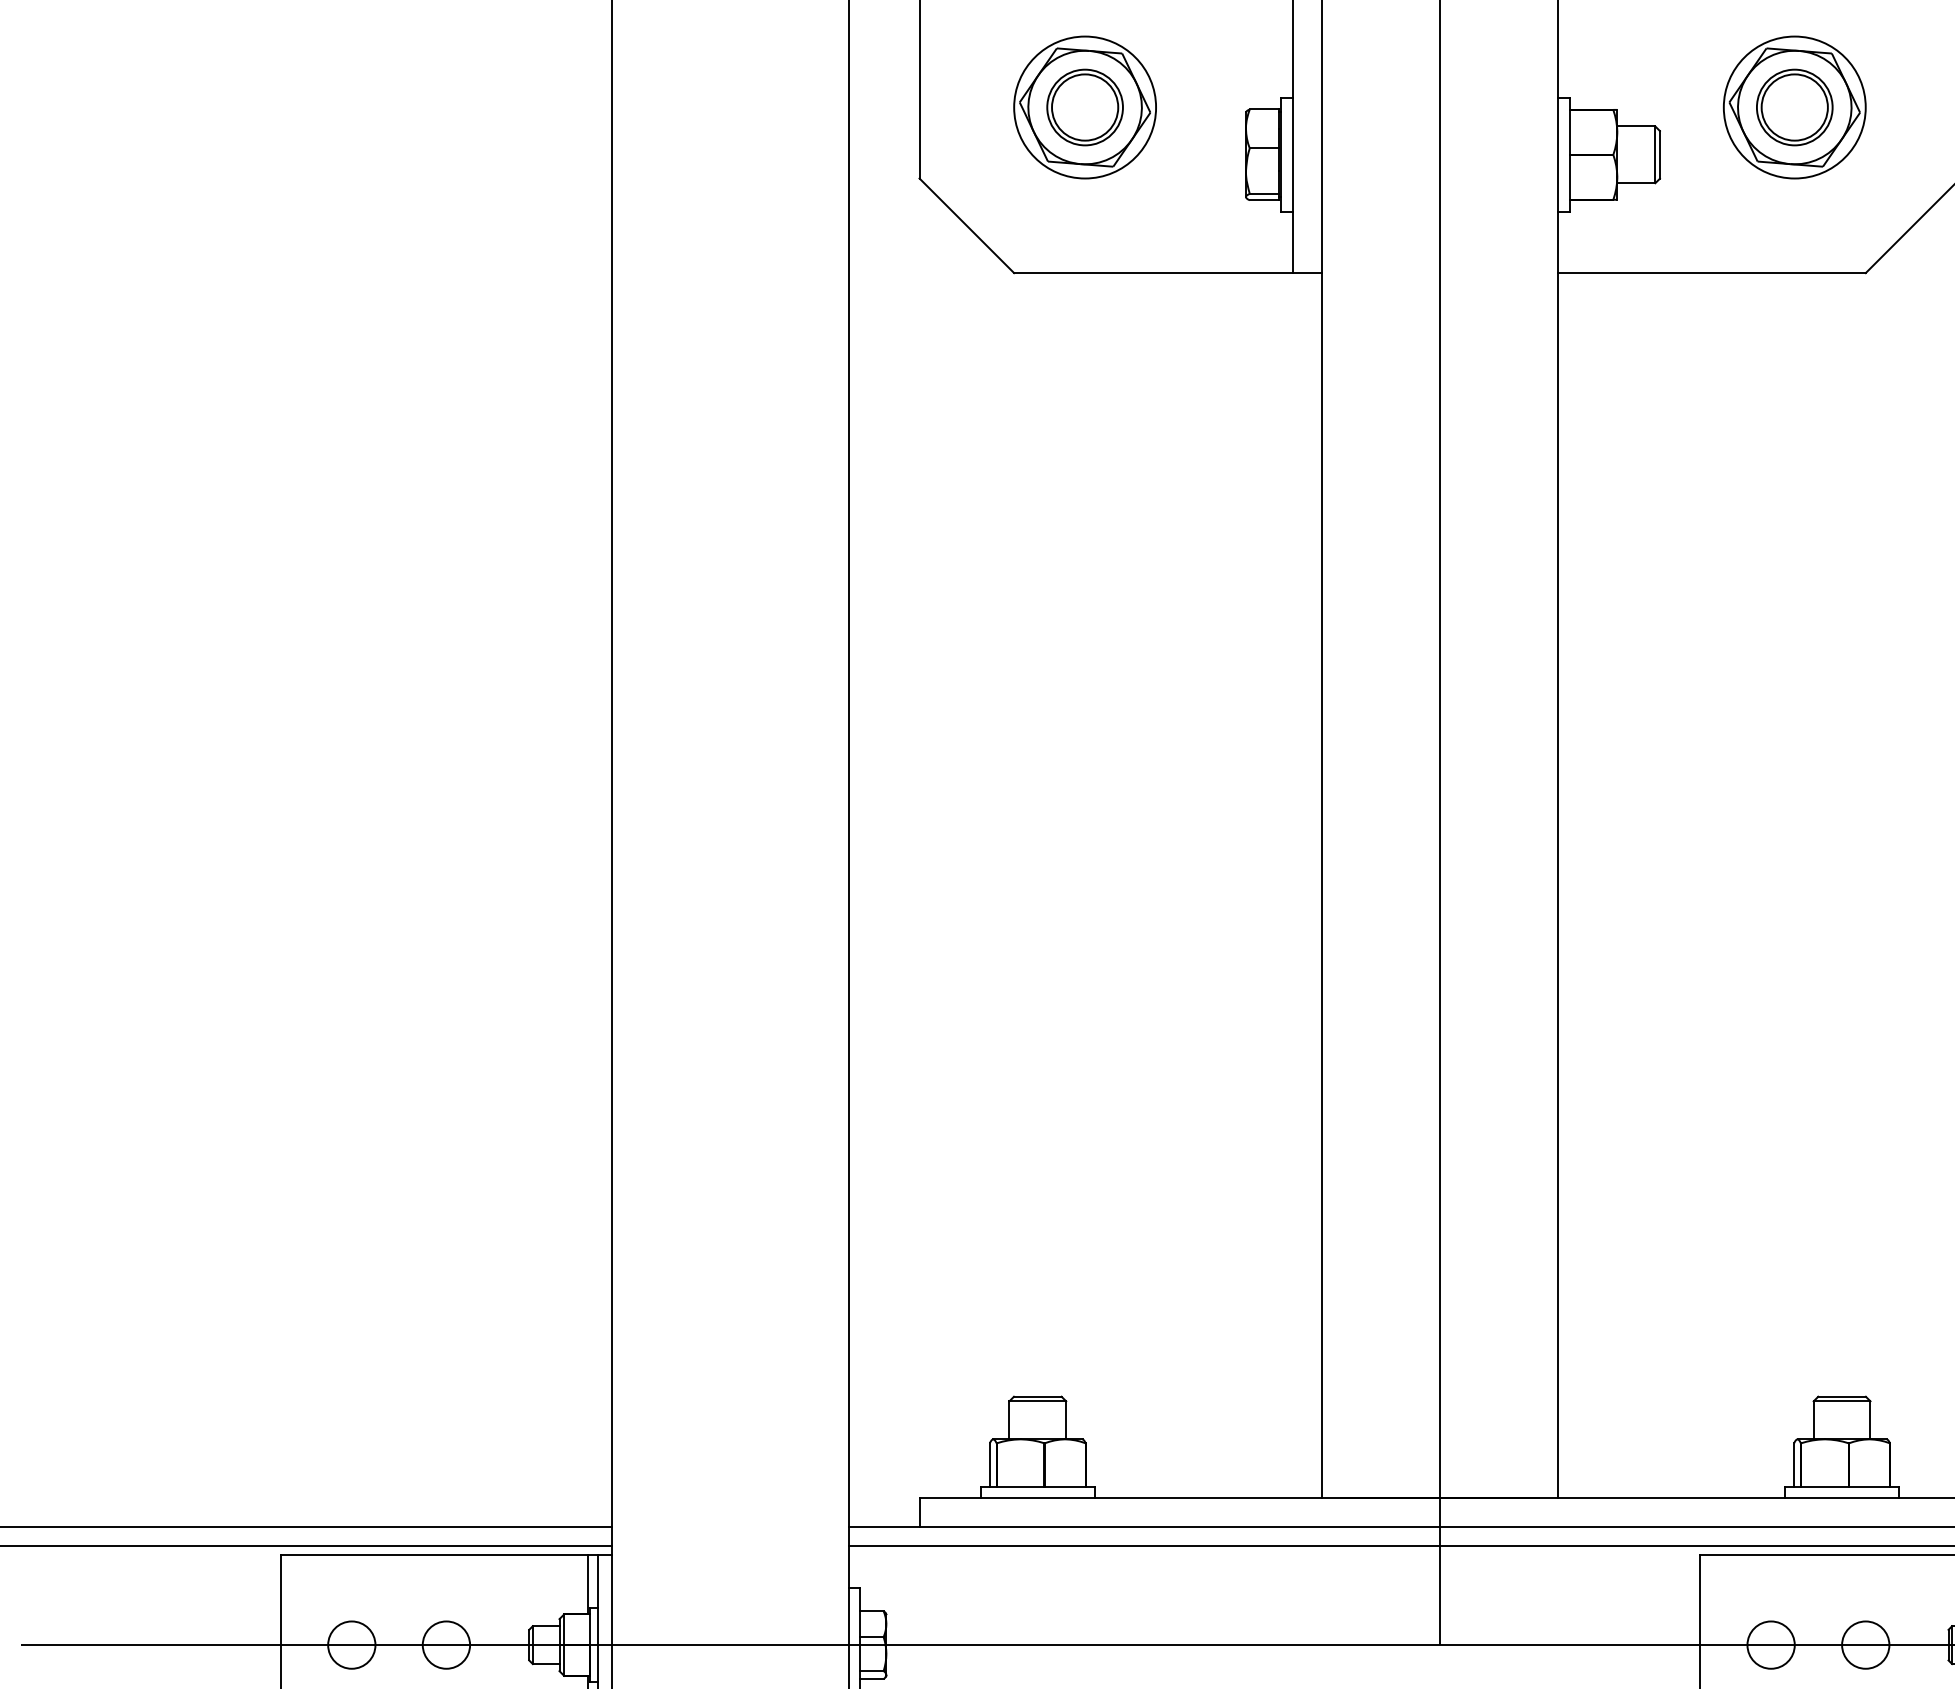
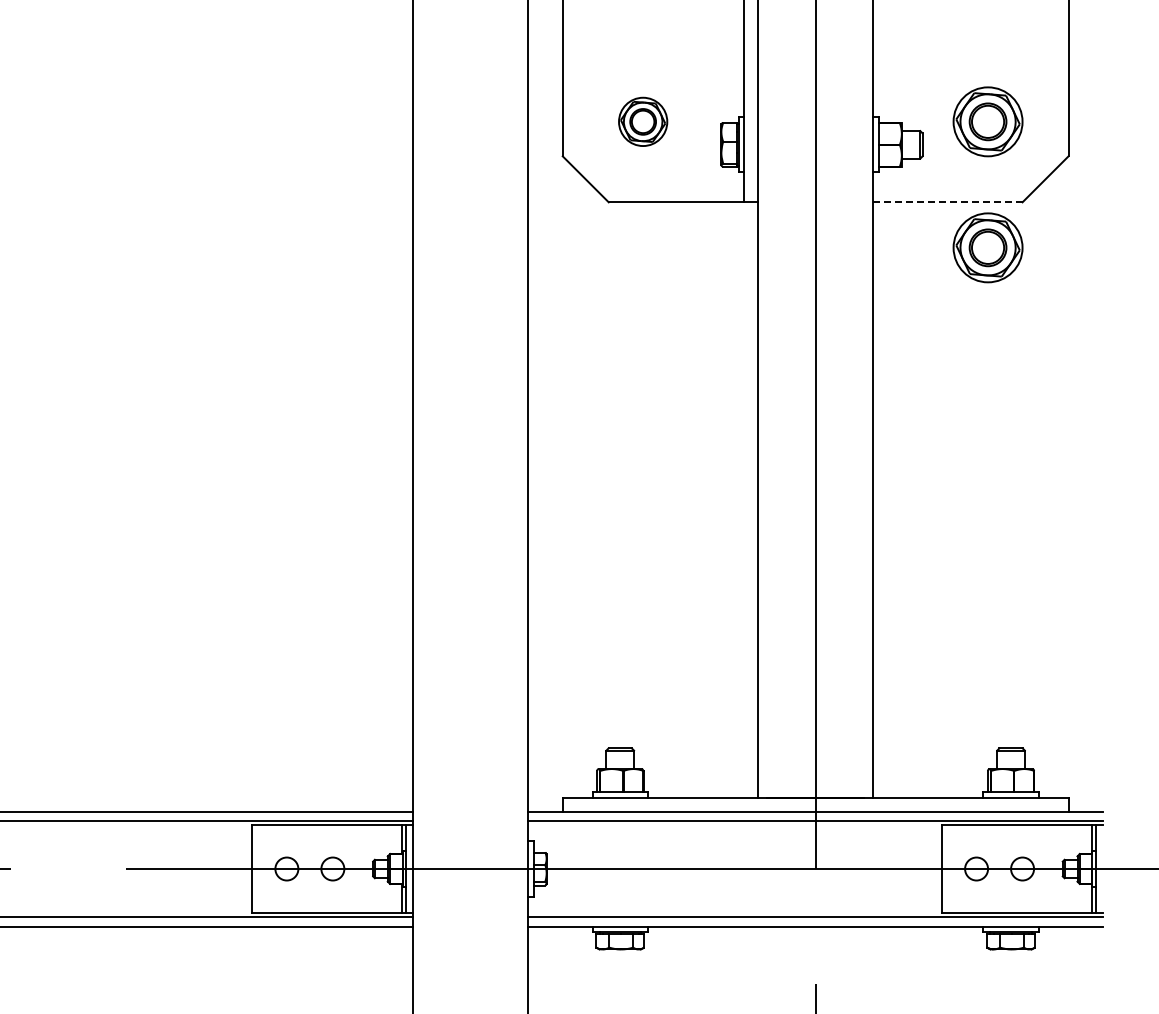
part: (1083, 106) -> (642, 121), size x0.7
line: (1711, 273) -> (947, 202), solid -> dashed
part: (1793, 366) -> (987, 247), added

